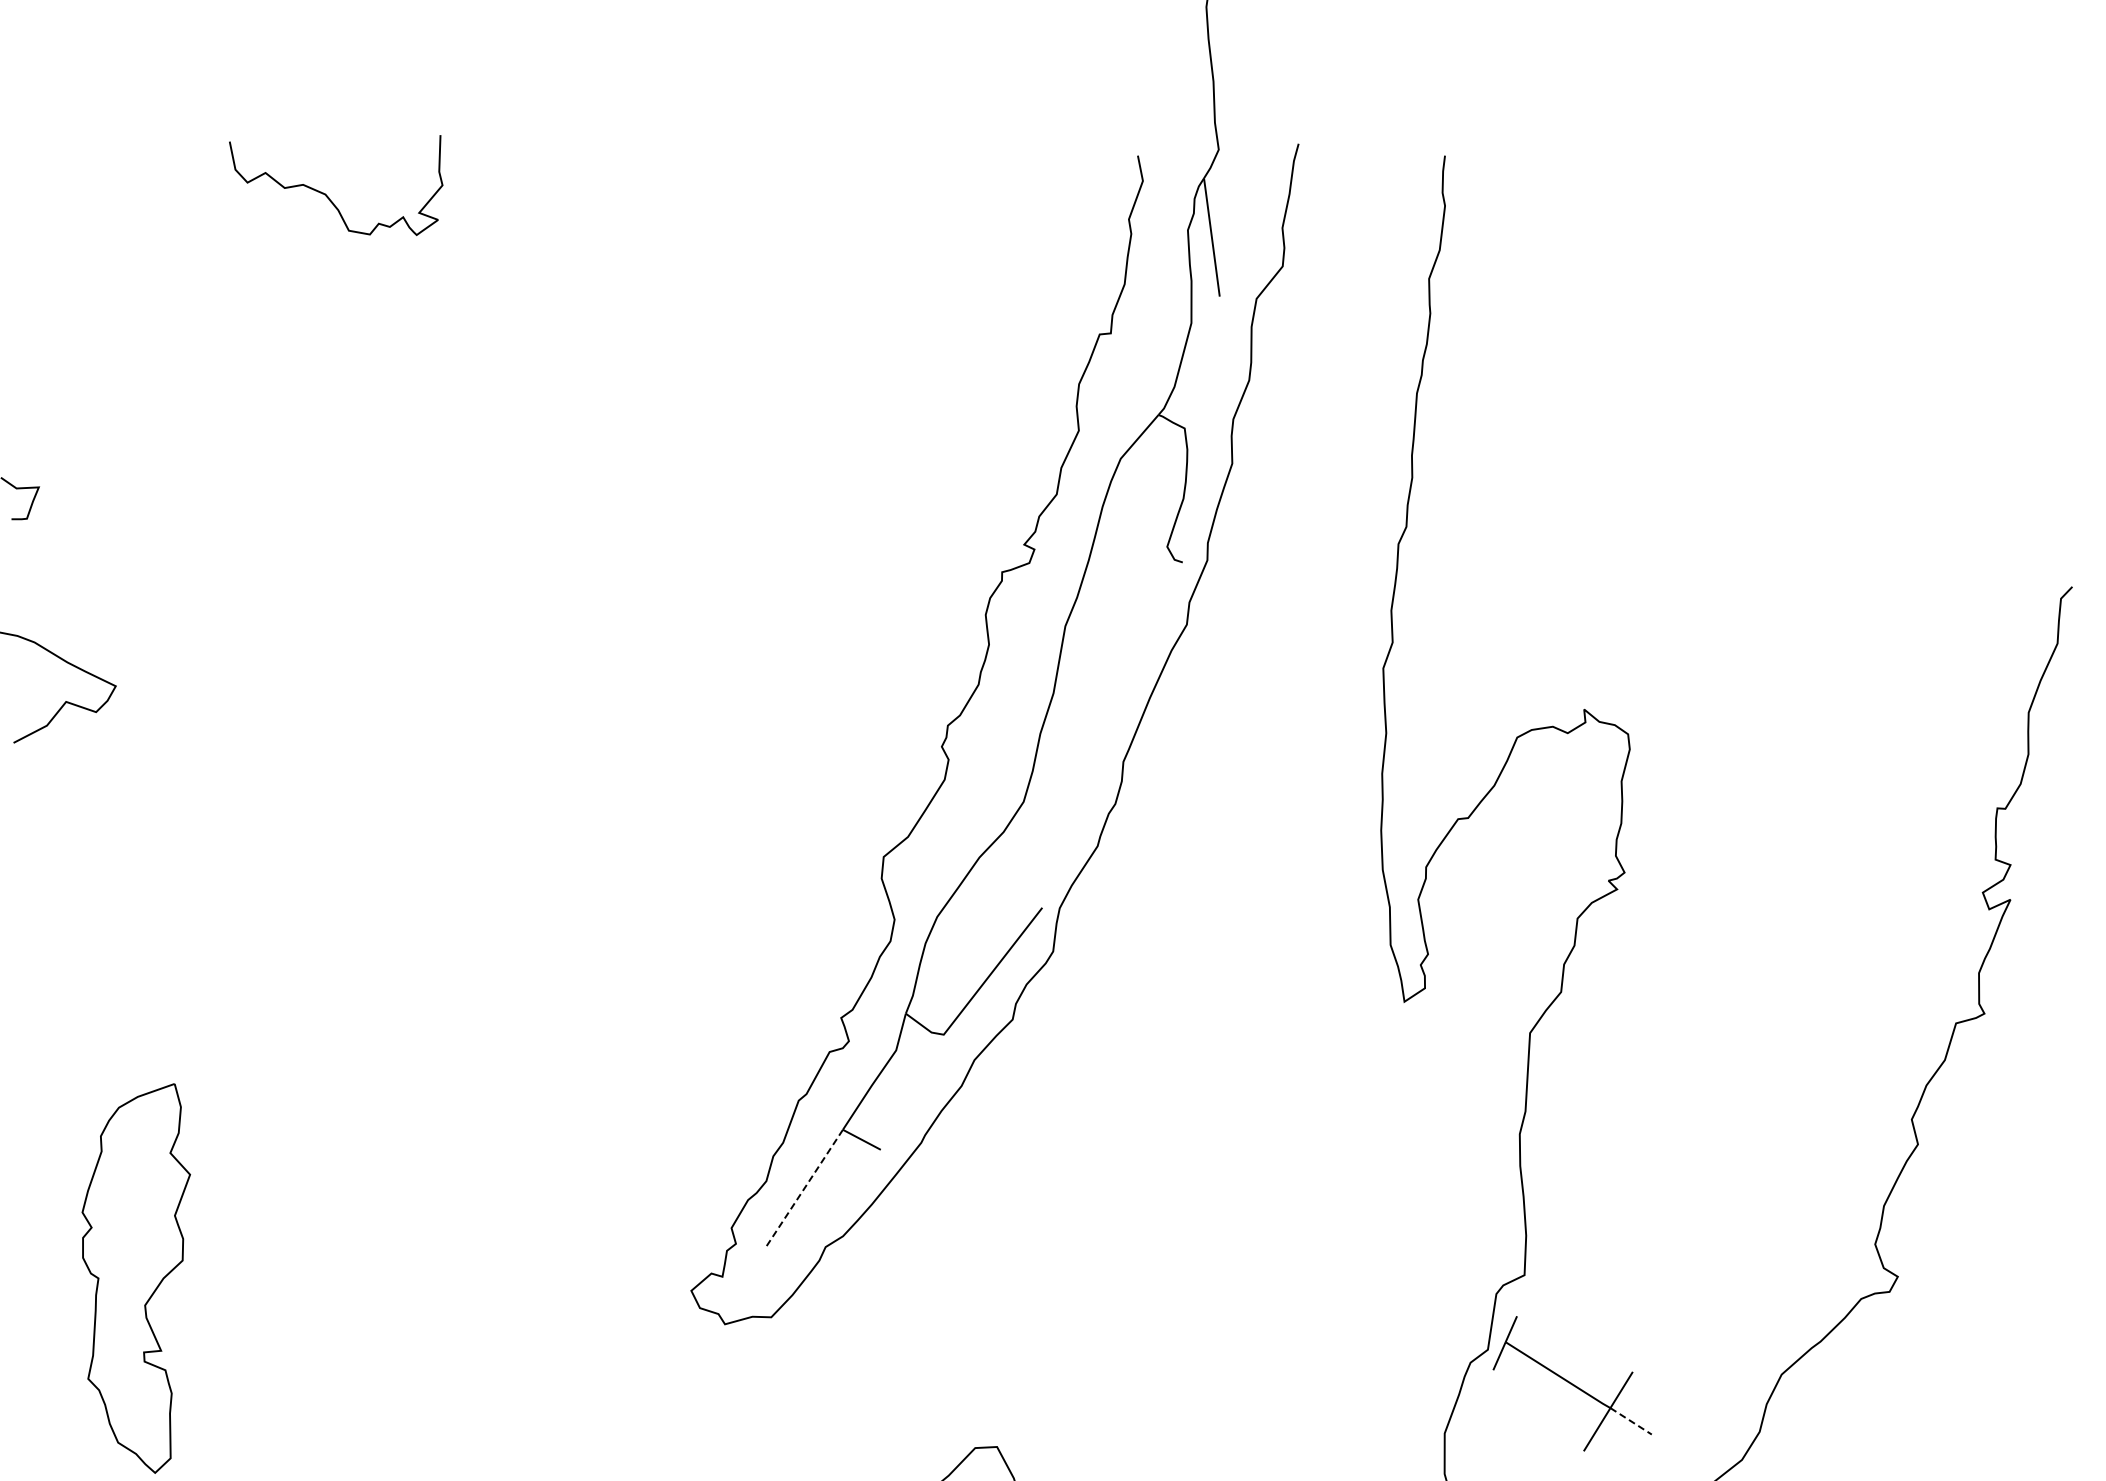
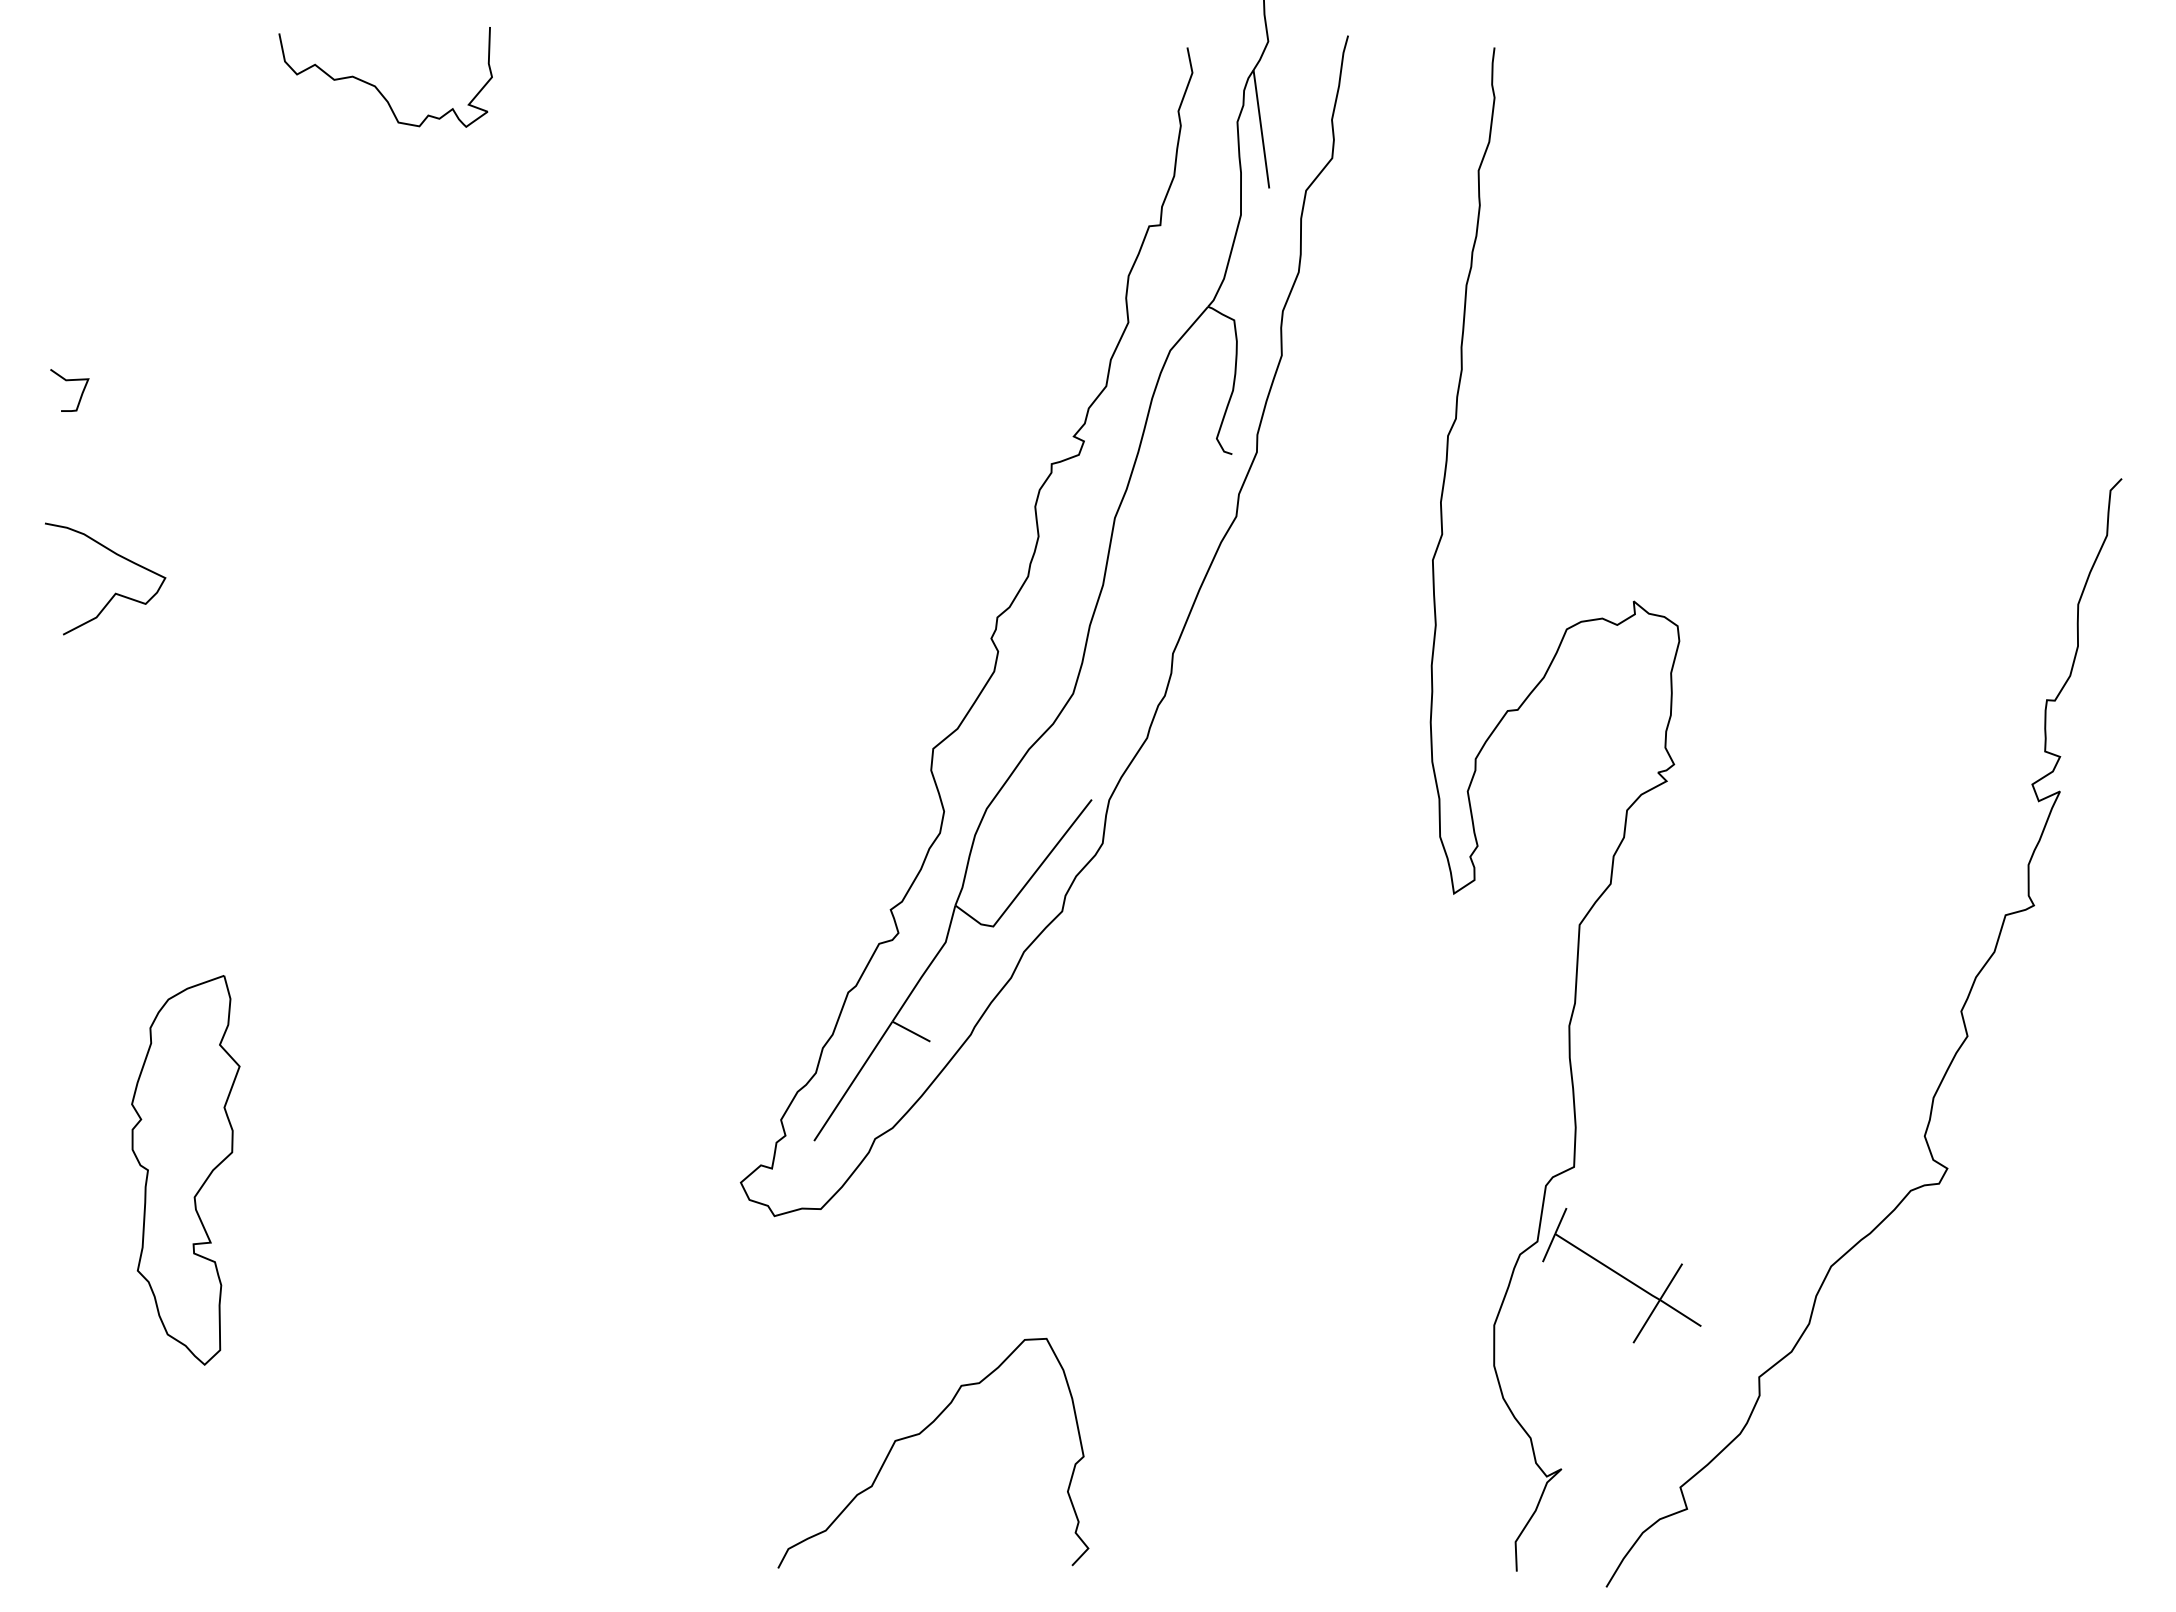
line: (803, 1189) -> (853, 1081), dashed -> solid
line: (1630, 1421) -> (1680, 1313), dashed -> solid

